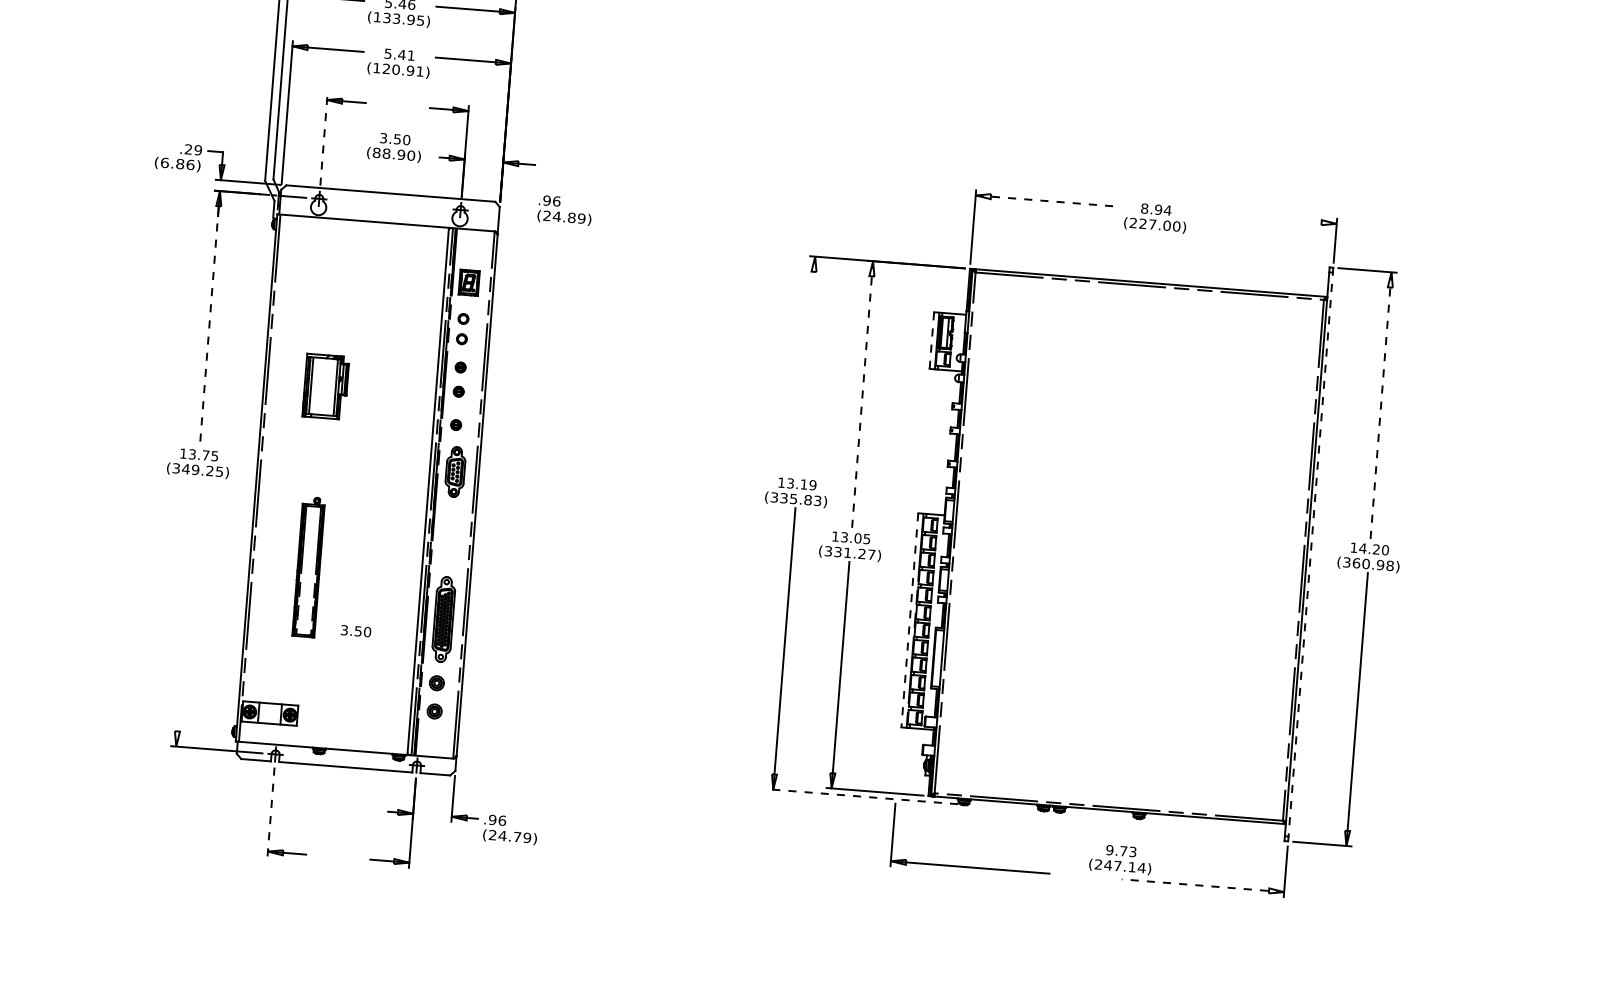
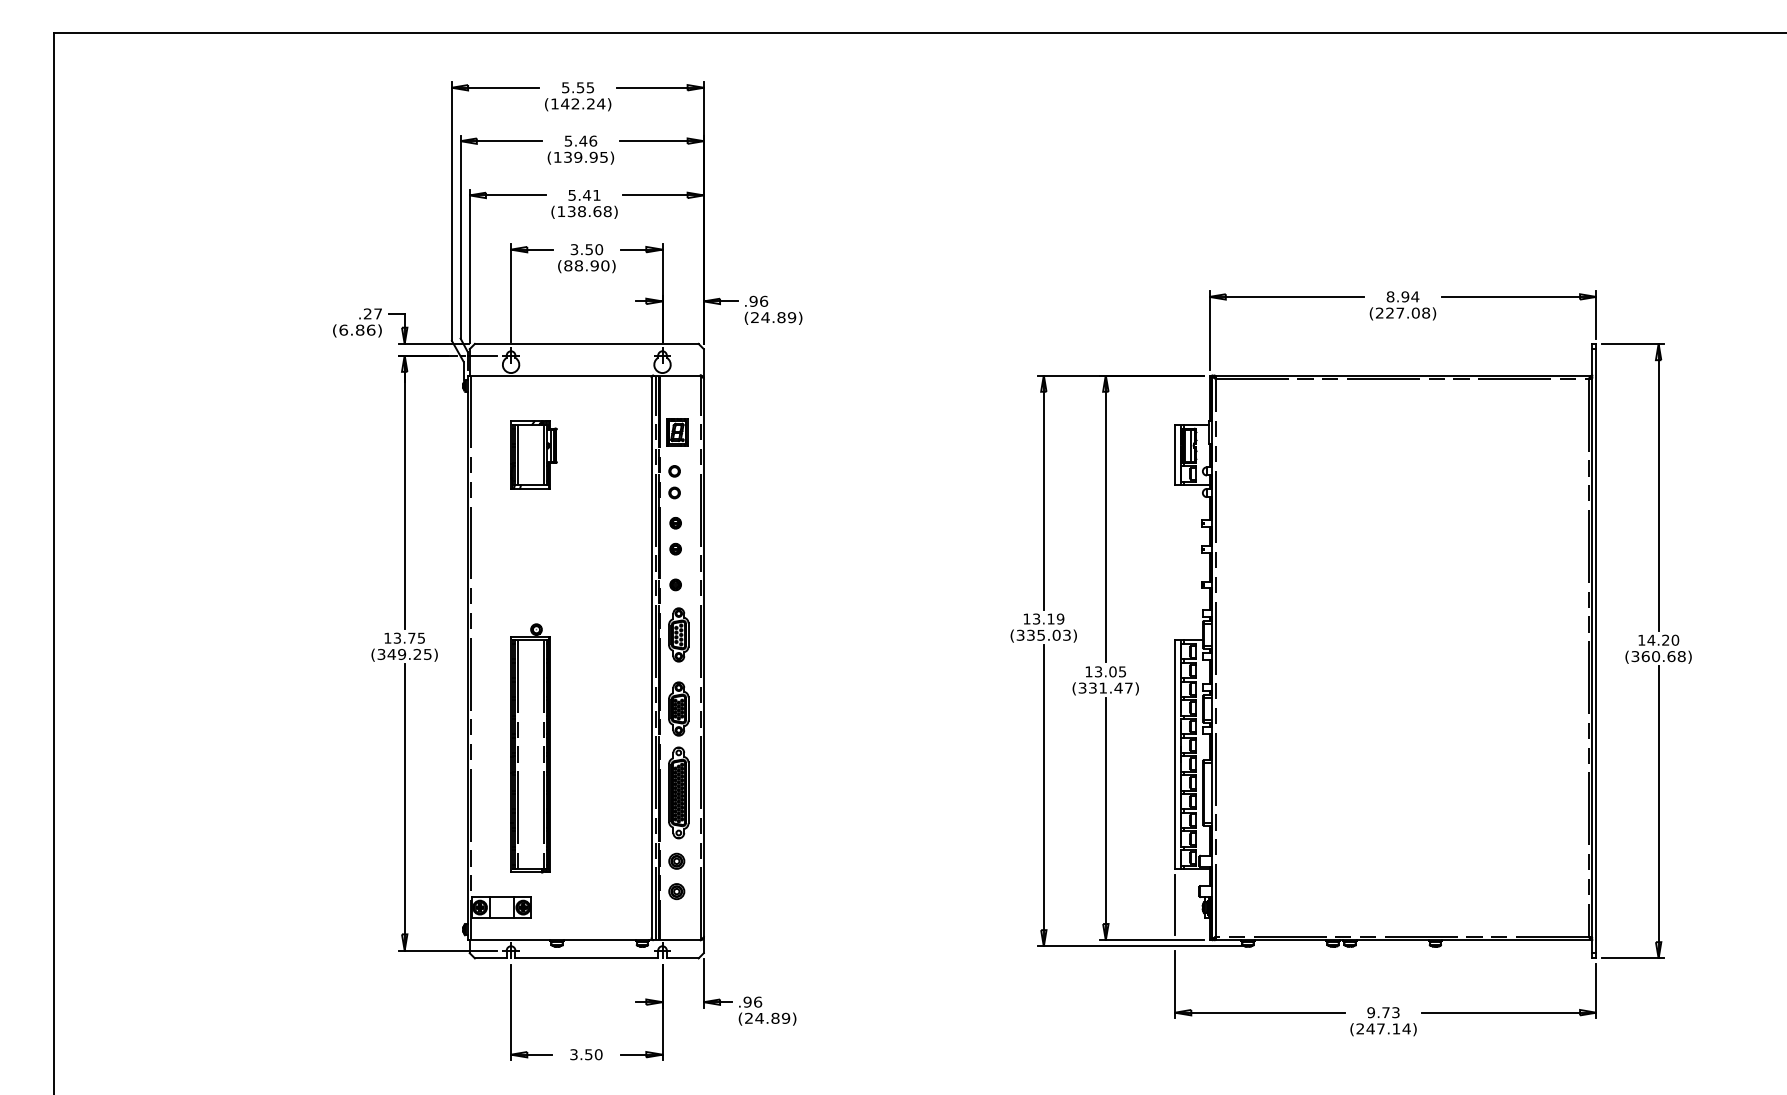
text: (396, 18) -> (578, 157), (133.95) -> (139.95)
text: (403, 70) -> (589, 211), (120.91) -> (138.68)
line: (324, 140) -> (511, 292), dashed -> solid
text: (394, 147) -> (586, 258), moved
text: (198, 149) -> (378, 313), .29 -> .27
line: (1048, 200) -> (1287, 296), dashed -> solid
text: (564, 209) -> (773, 309), moved
line: (1264, 217) -> (1518, 296), added
text: (1177, 225) -> (1426, 312), (227.00) -> (227.08)
line: (209, 318) -> (404, 492), dashed -> solid
line: (932, 341) -> (1175, 455), dashed -> solid
line: (806, 365) -> (1043, 492), added
part: (325, 386) -> (533, 454), moved
line: (862, 395) -> (1105, 519), dashed -> solid
line: (1380, 406) -> (1658, 487), dashed -> solid
text: (807, 500) -> (1056, 635), (335.83) -> (335.03)
part: (449, 540) -> (678, 708), added
text: (862, 553) -> (1118, 687), (331.27) -> (331.47)
line: (1311, 553) -> (1596, 650), dashed -> solid
text: (1380, 565) -> (1671, 656), (360.98) -> (360.68)
part: (308, 567) -> (530, 748), size x1.67
line: (186, 612) -> (404, 806), added
line: (910, 620) -> (1175, 754), dashed -> solid
text: (356, 631) -> (586, 1054), moved
line: (899, 760) -> (1175, 904), added
line: (863, 796) -> (1140, 946), dashed -> solid
line: (271, 812) -> (511, 1012), dashed -> solid
text: (517, 836) -> (775, 1017), (24.79) -> (24.89)
text: (1120, 859) -> (1383, 1021), moved
line: (1203, 885) -> (1509, 1012), dashed -> solid

